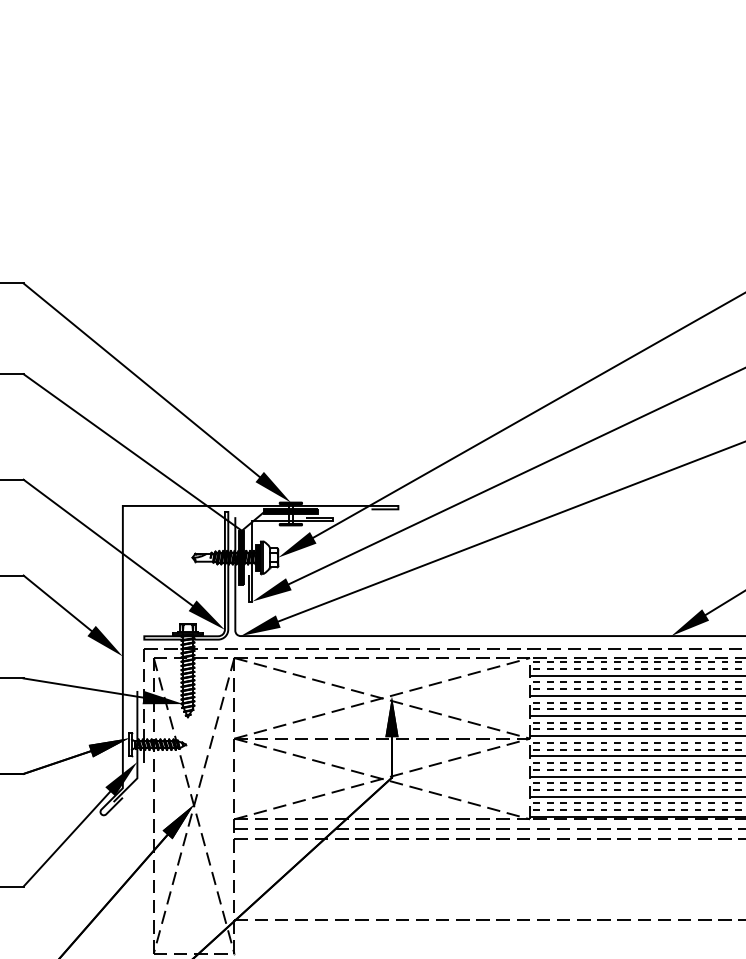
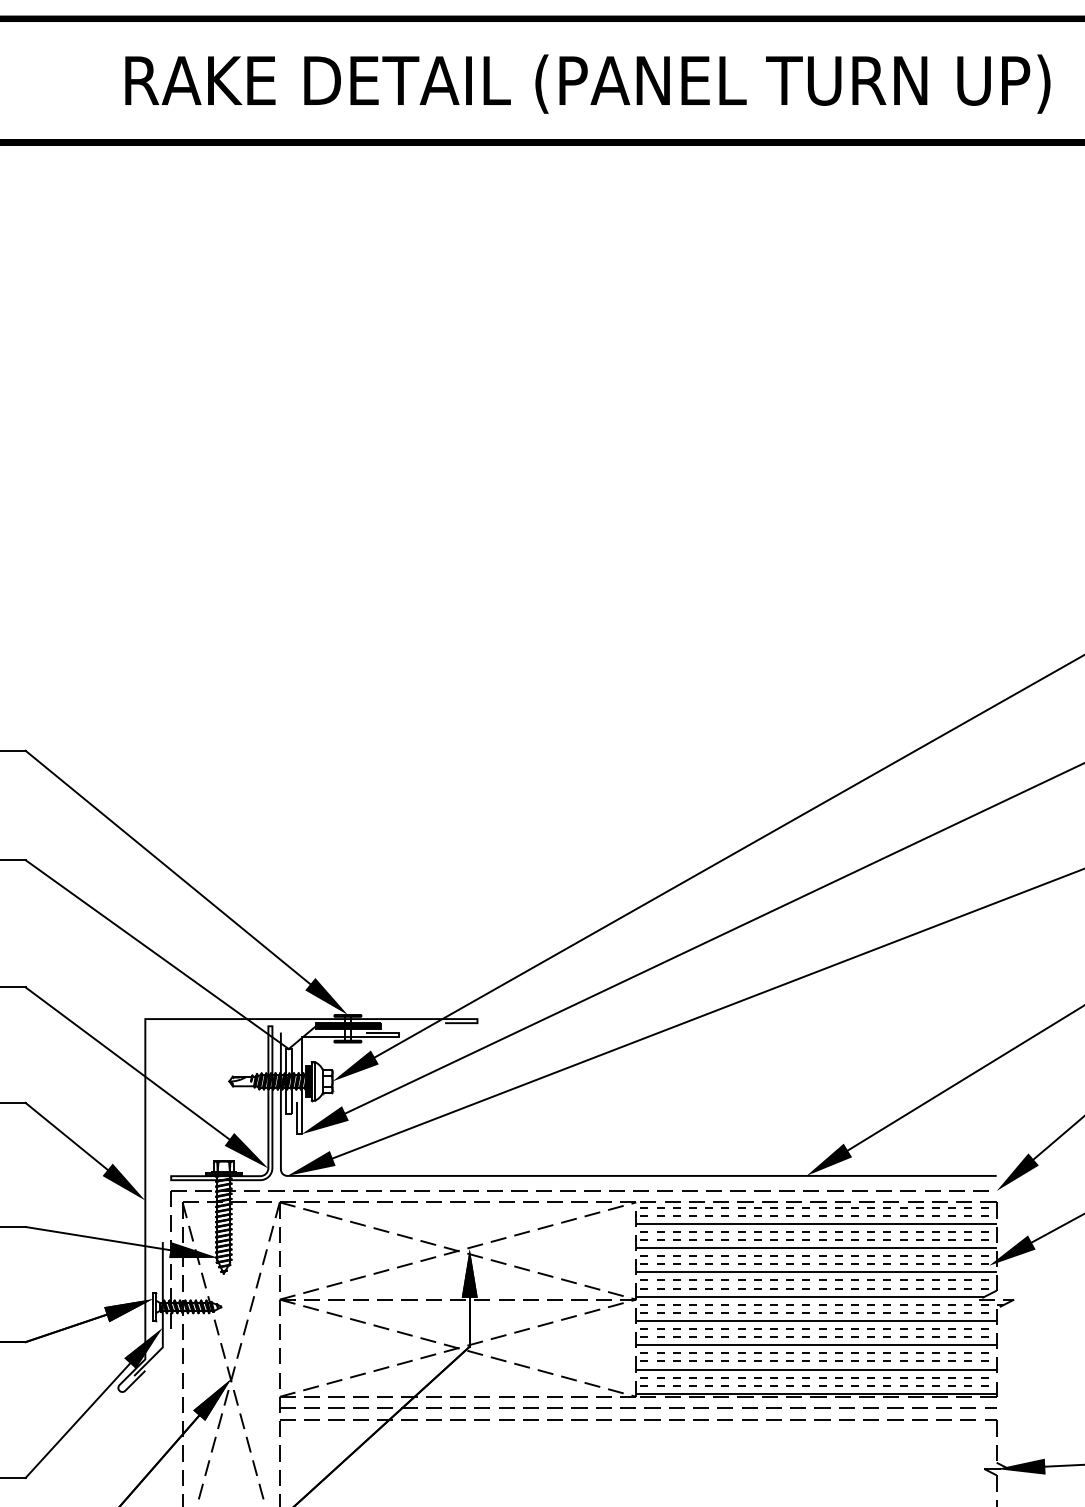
fill: (241, 557) -> (288, 1081), removed

